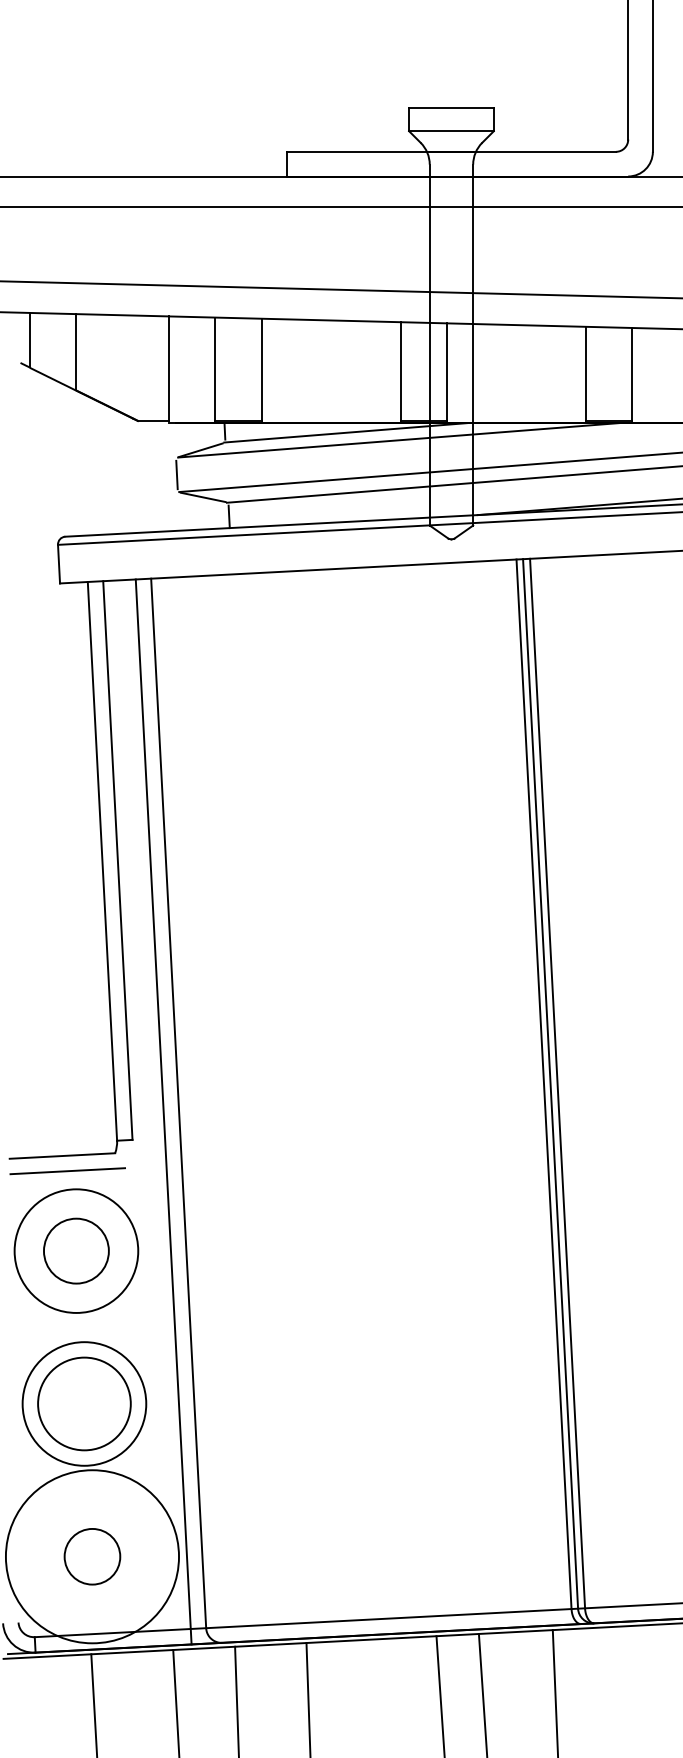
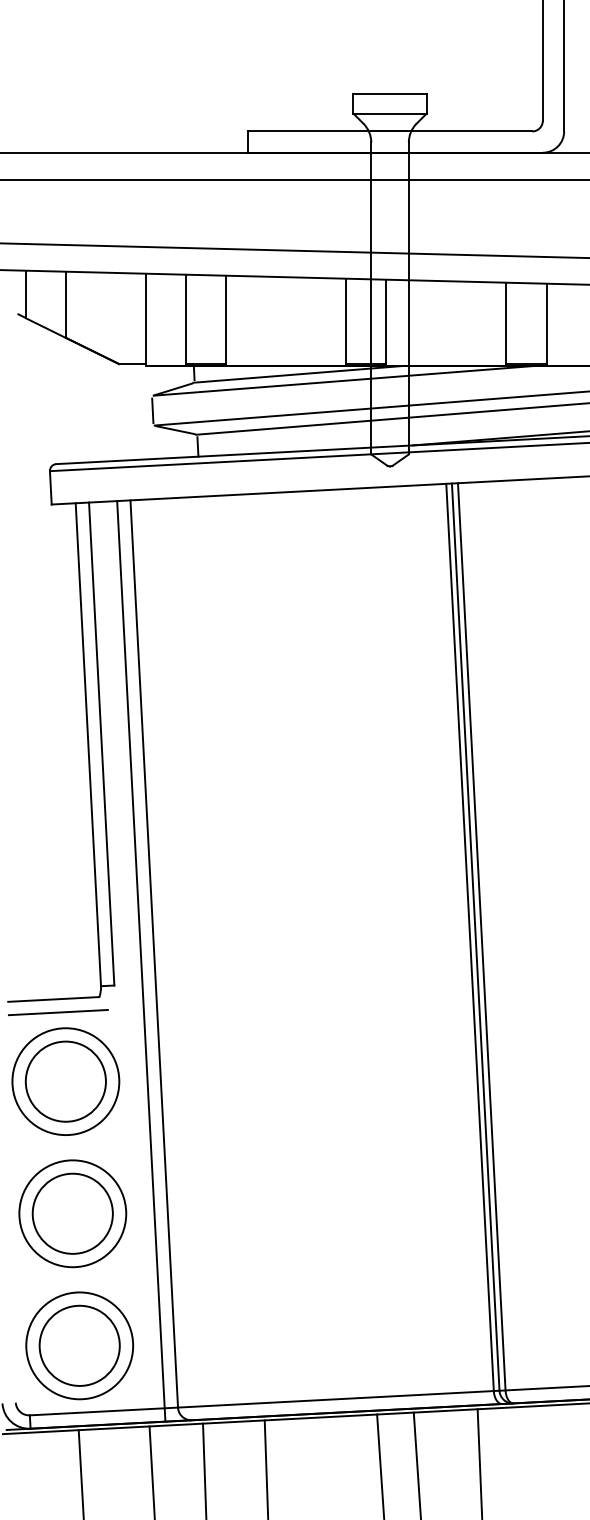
circle: (76, 1250) -> (65, 1081), size x1.43
circle: (92, 1556) -> (79, 1345), size x0.71
circle: (92, 1556) -> (79, 1345), size x1.67

